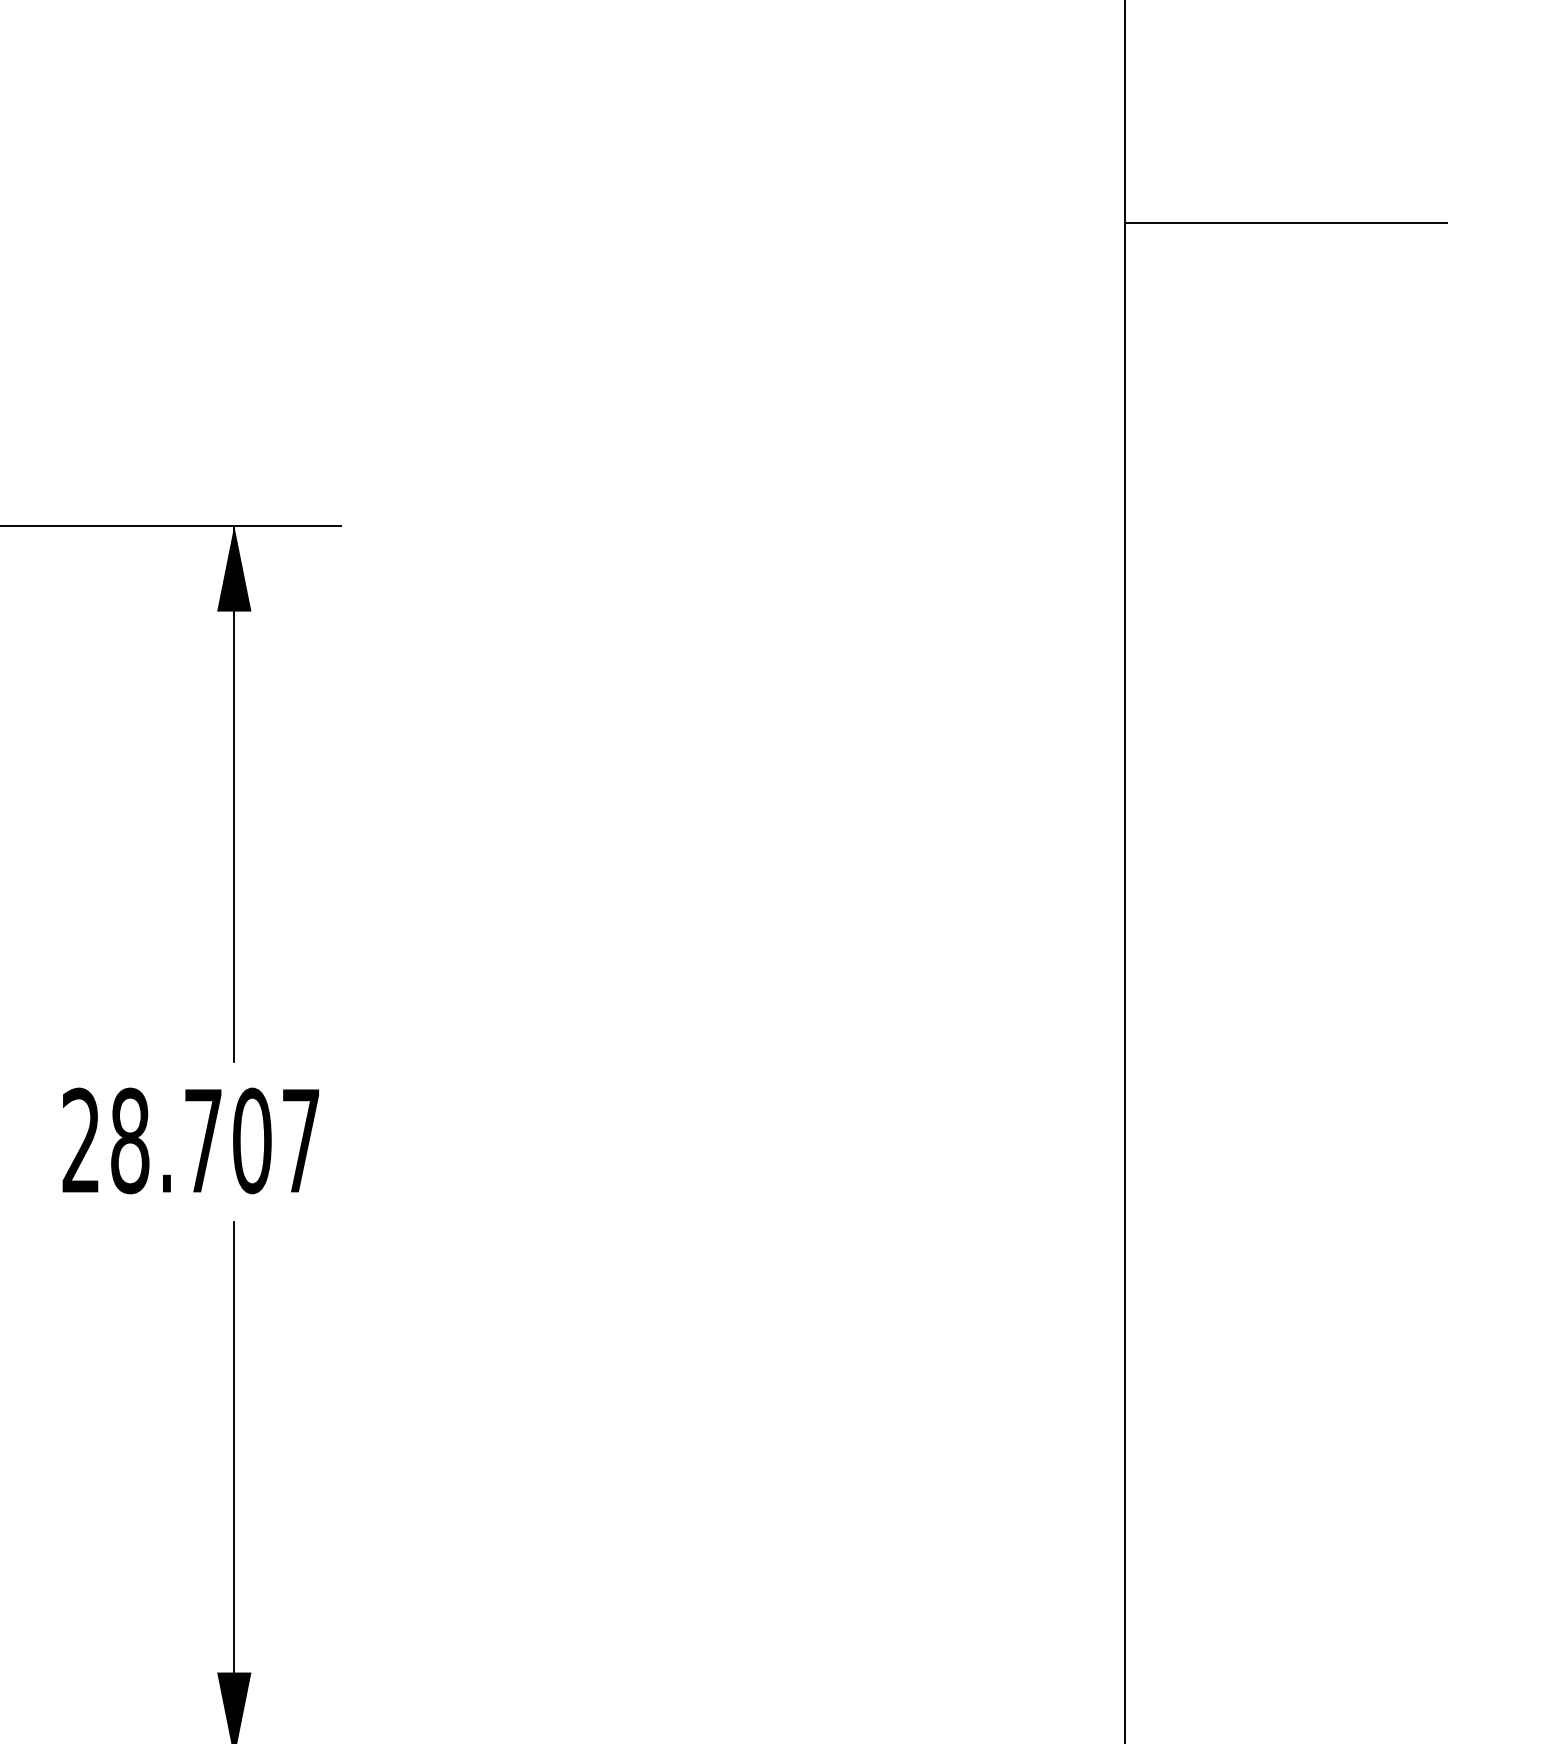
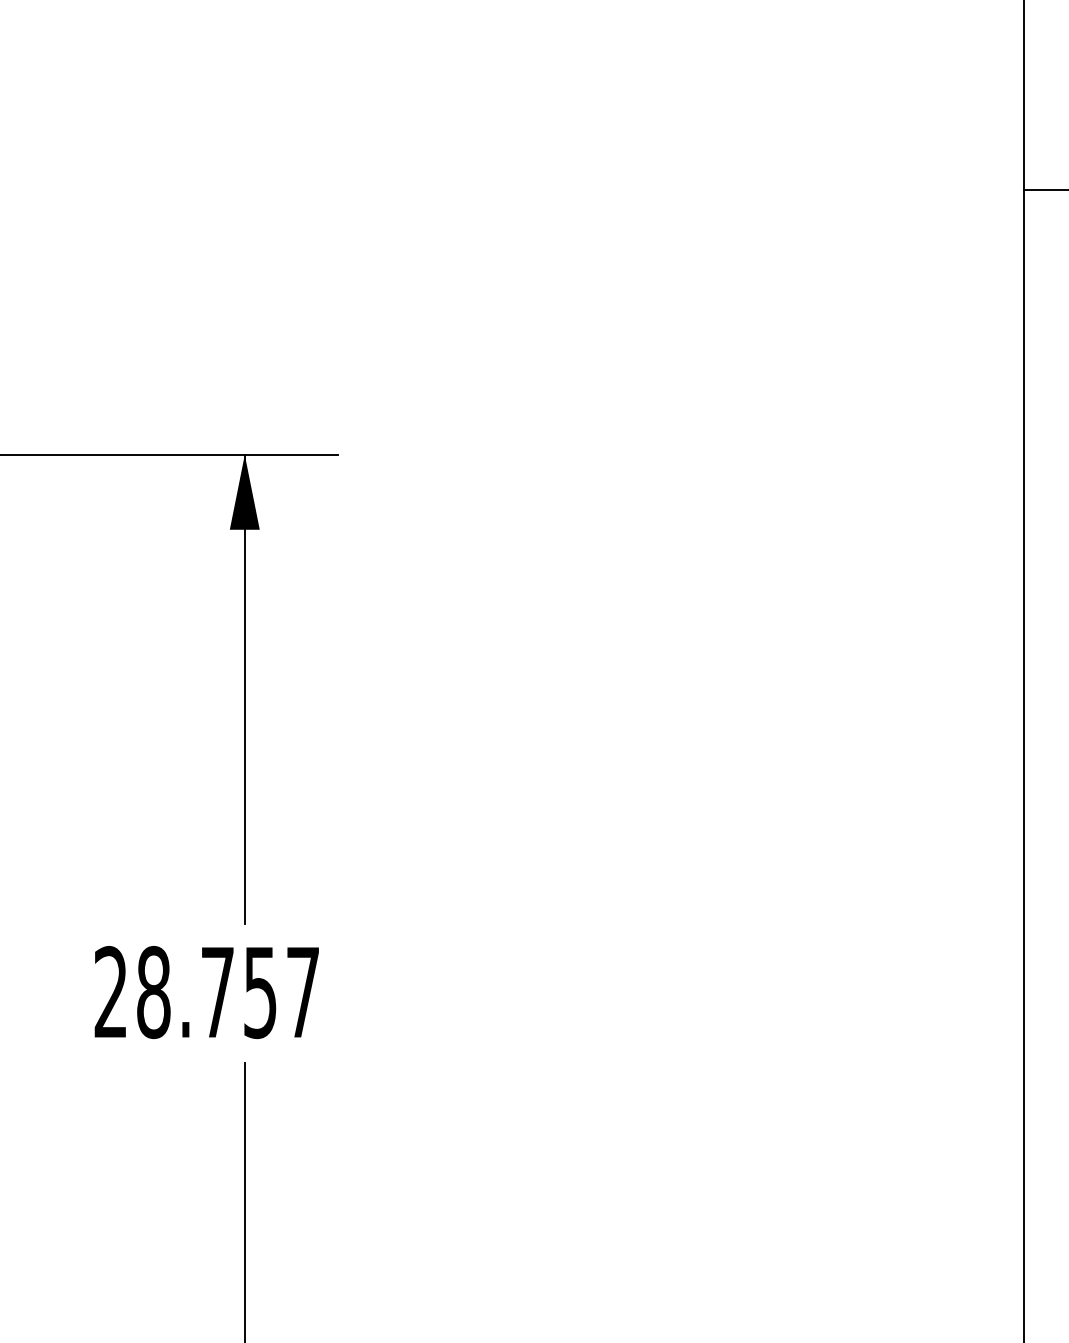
text: (252, 1140) -> (260, 992), 28.707 -> 28.757

